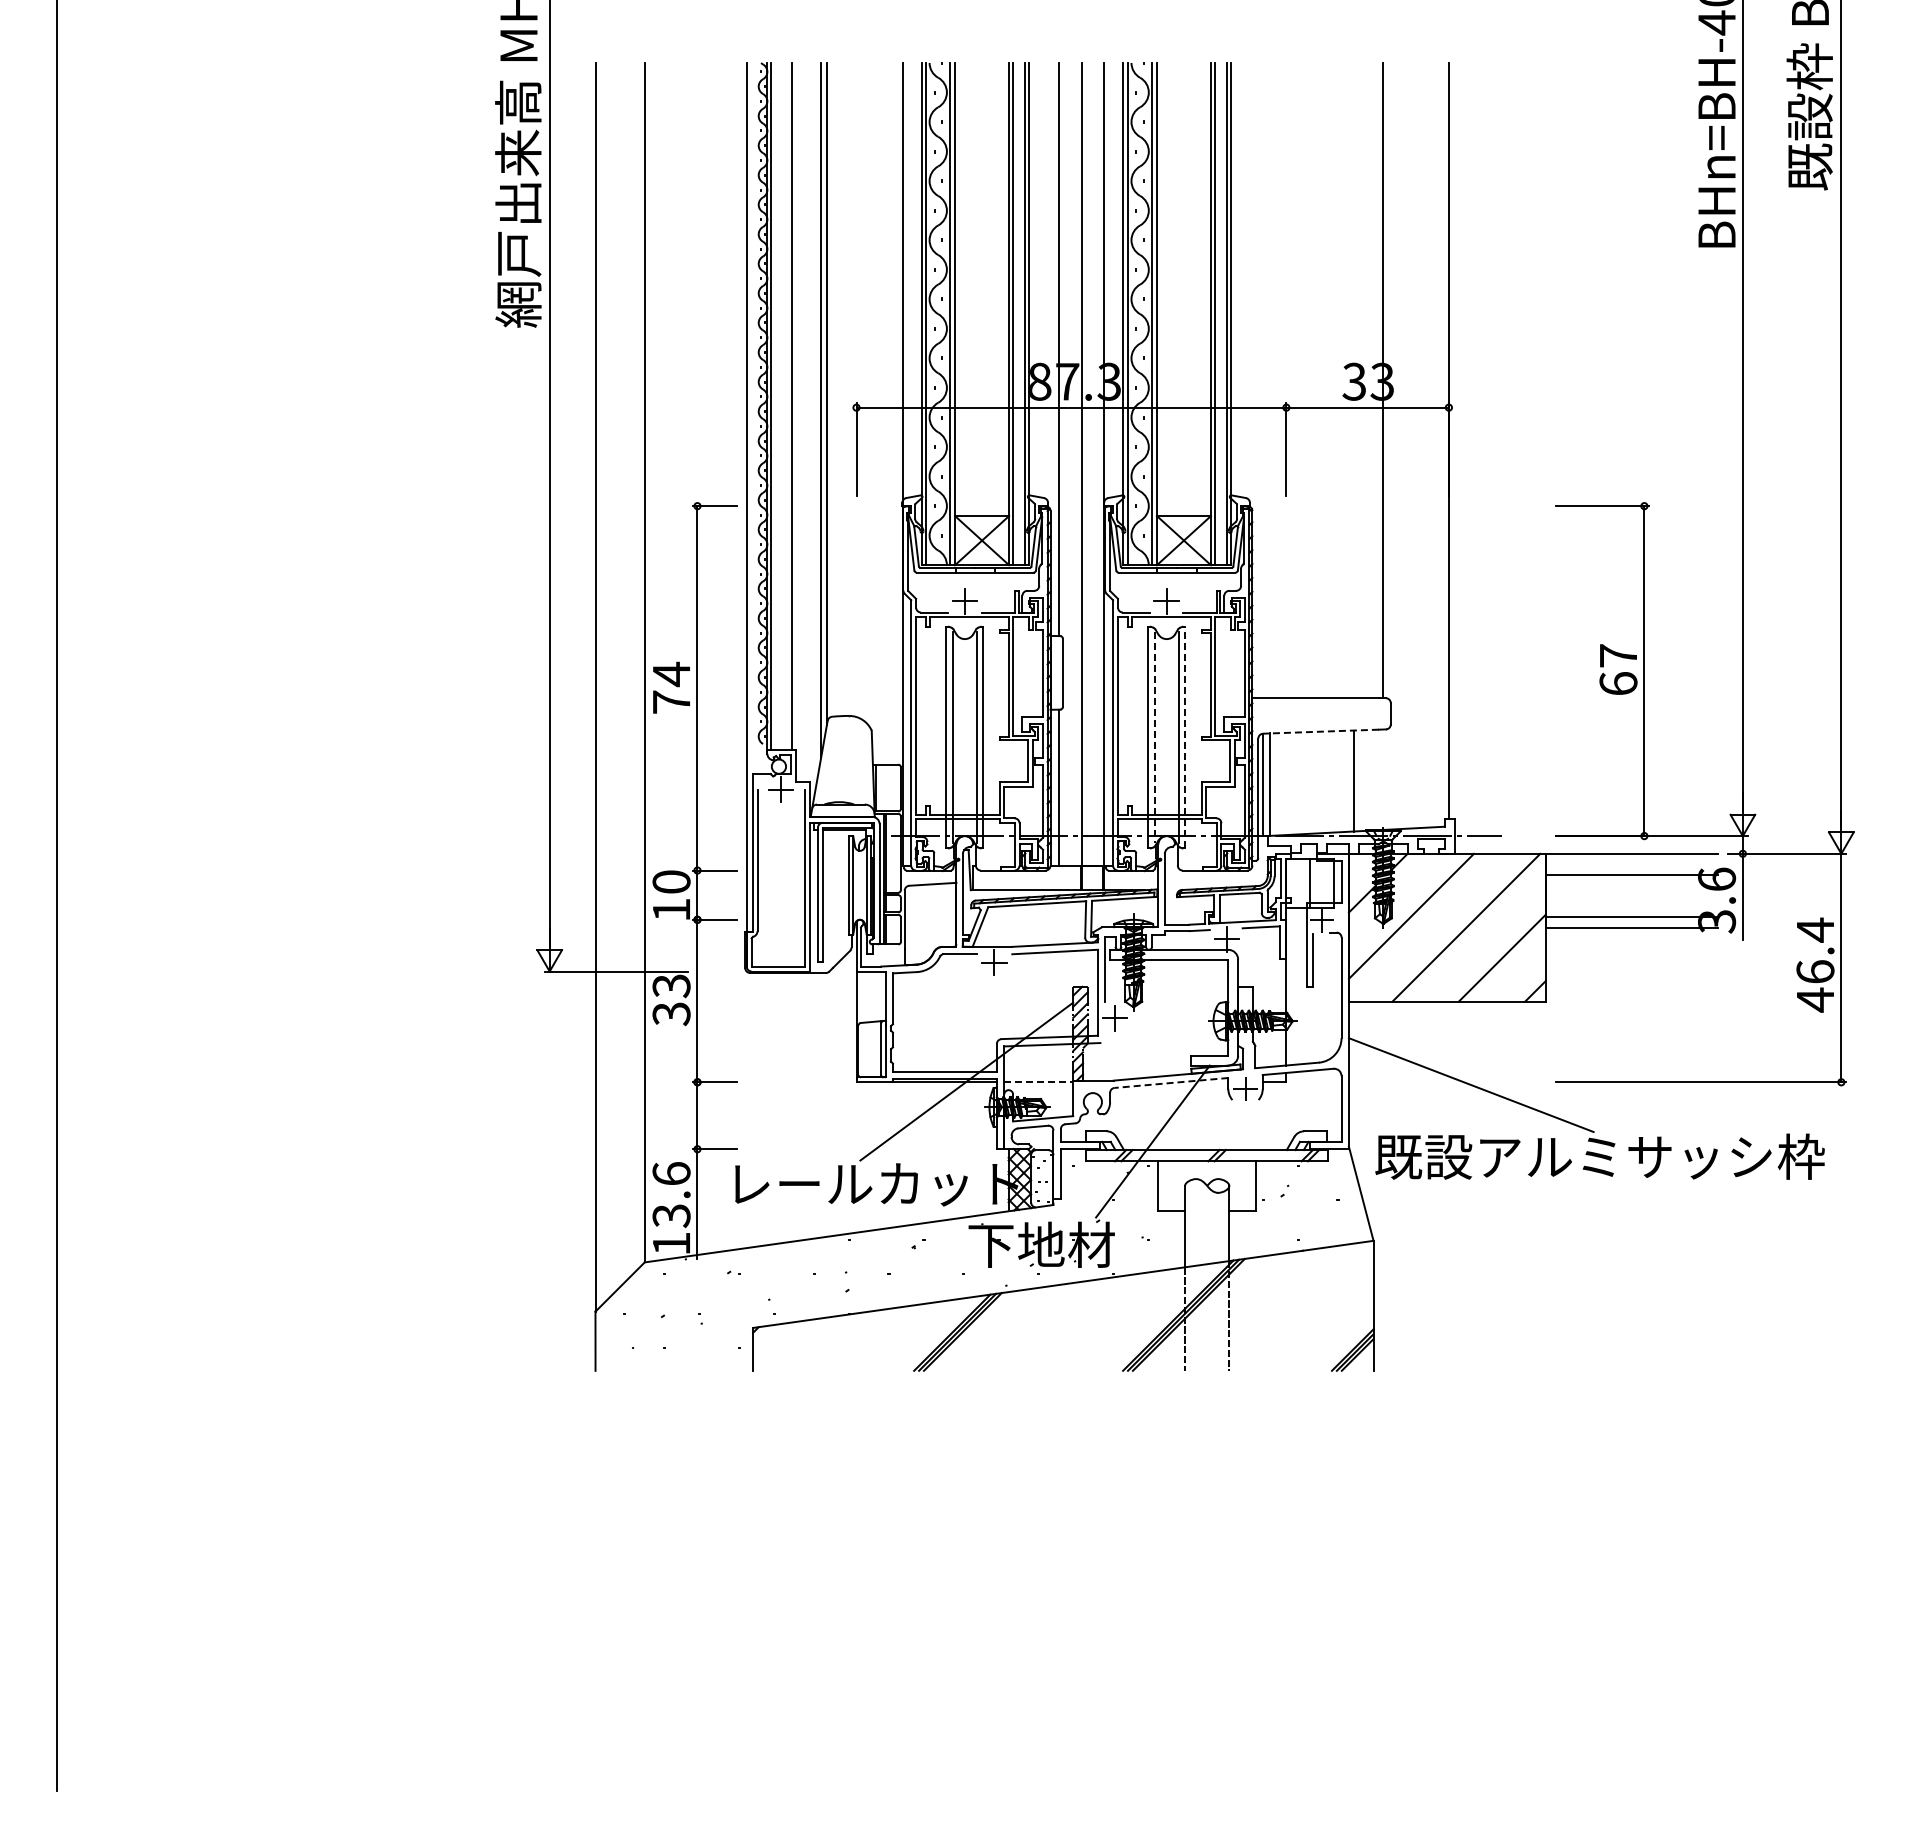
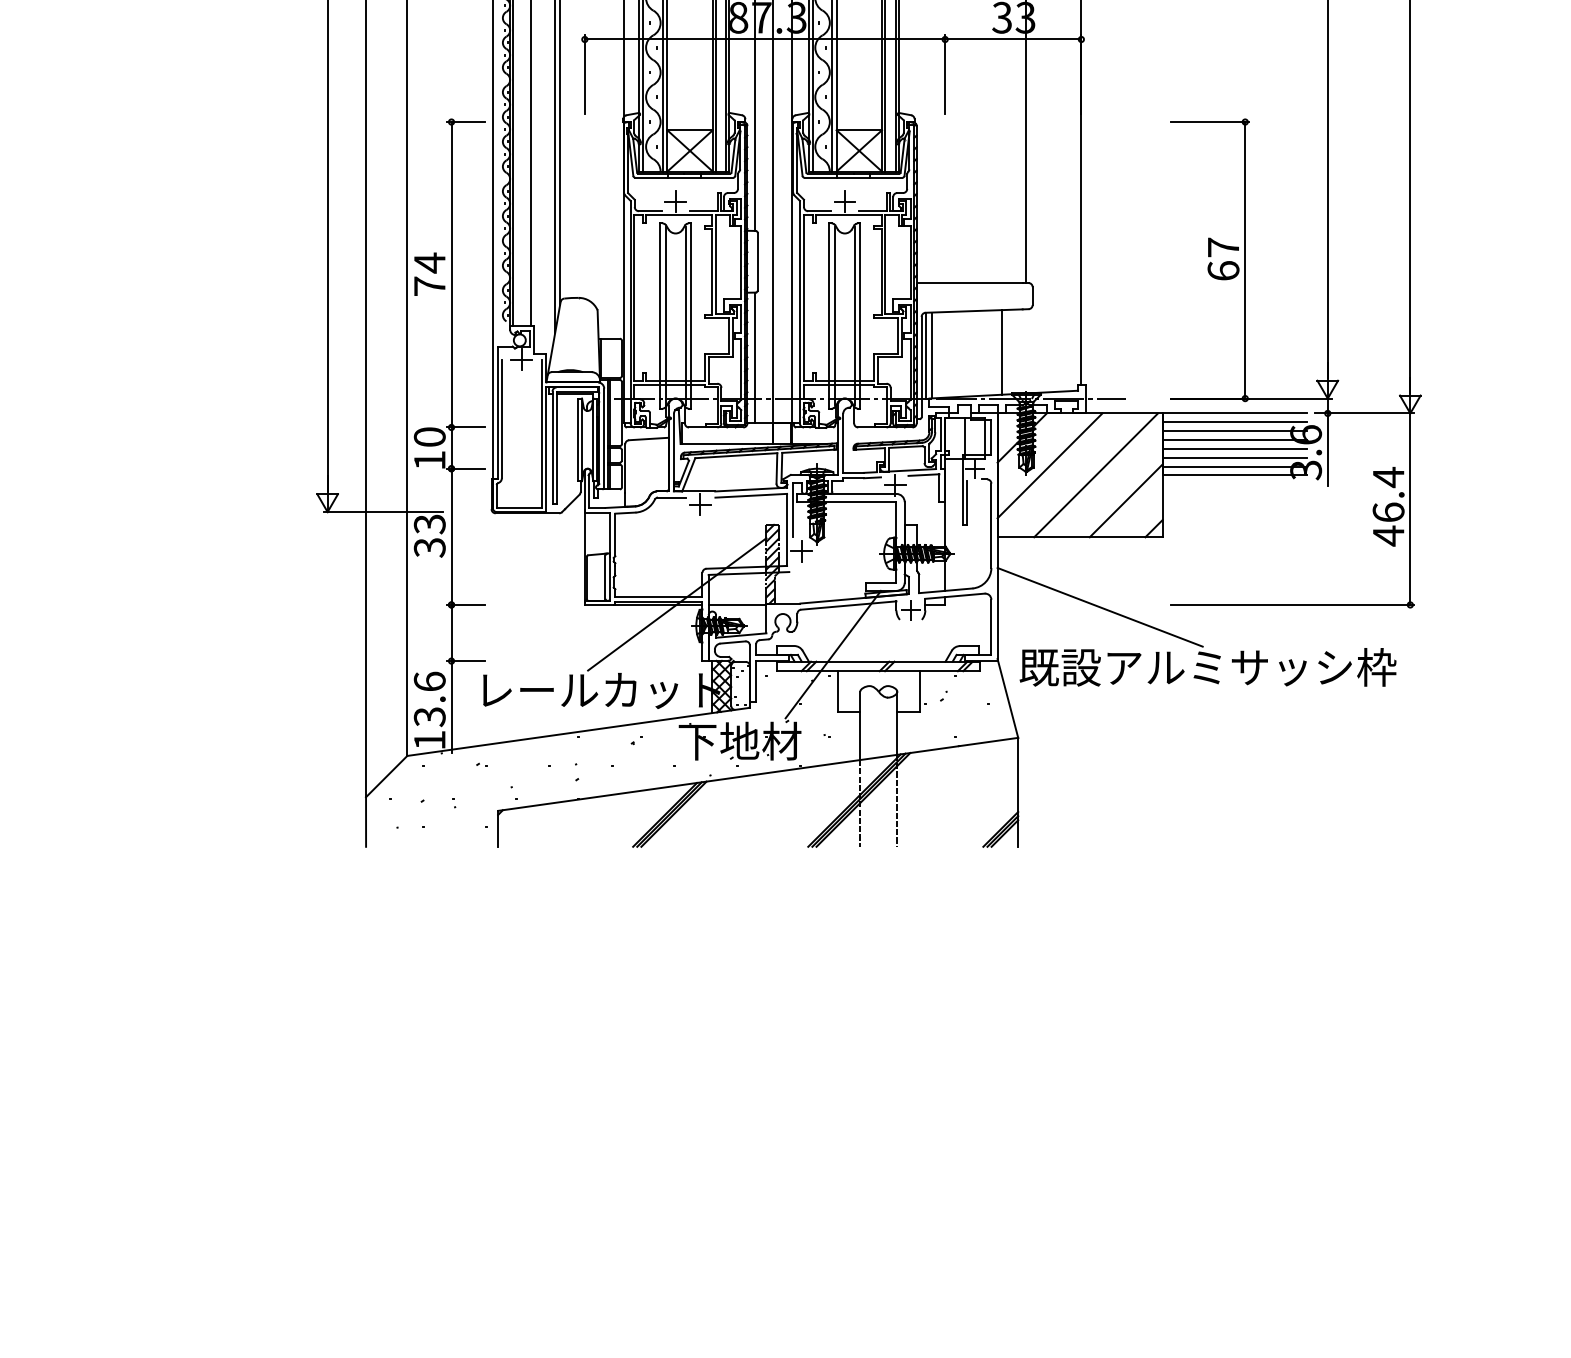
line: (1320, 731) -> (973, 310), dashed -> solid
line: (1154, 737) -> (834, 315), dashed -> solid
line: (1185, 737) -> (860, 315), dashed -> solid
line: (1631, 864) -> (1234, 422), added
line: (1631, 885) -> (1234, 440), added
line: (1631, 896) -> (1234, 449), added
line: (1631, 906) -> (1234, 457), added
line: (1039, 1082) -> (738, 605), dashed -> solid
line: (1170, 1083) -> (848, 605), dashed -> solid

